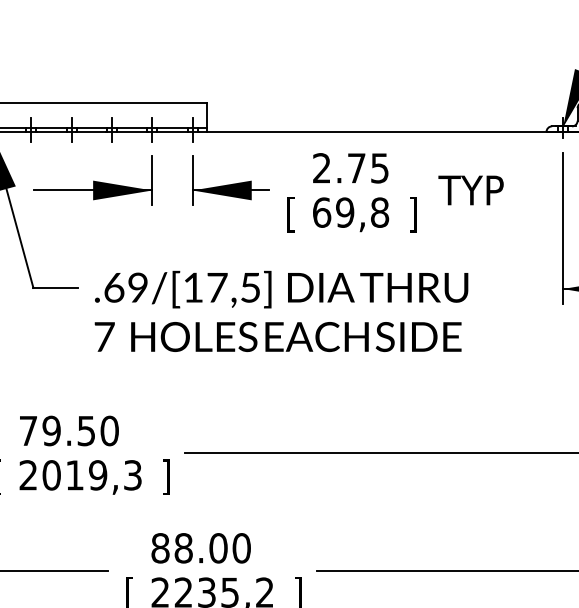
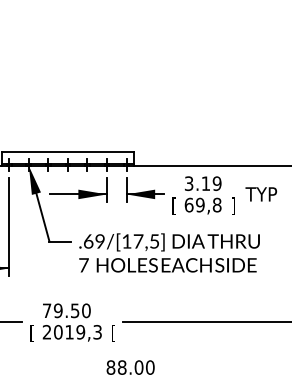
text: (351, 167) -> (203, 183), 2.75 -> 3.19
text: (165, 477) -> (113, 333), ] -> [

